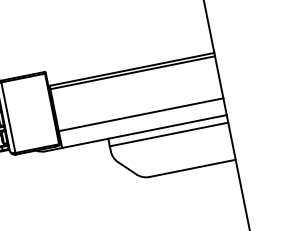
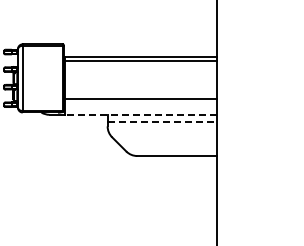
line: (143, 131) -> (140, 114), solid -> dashed
line: (169, 134) -> (162, 121), solid -> dashed

